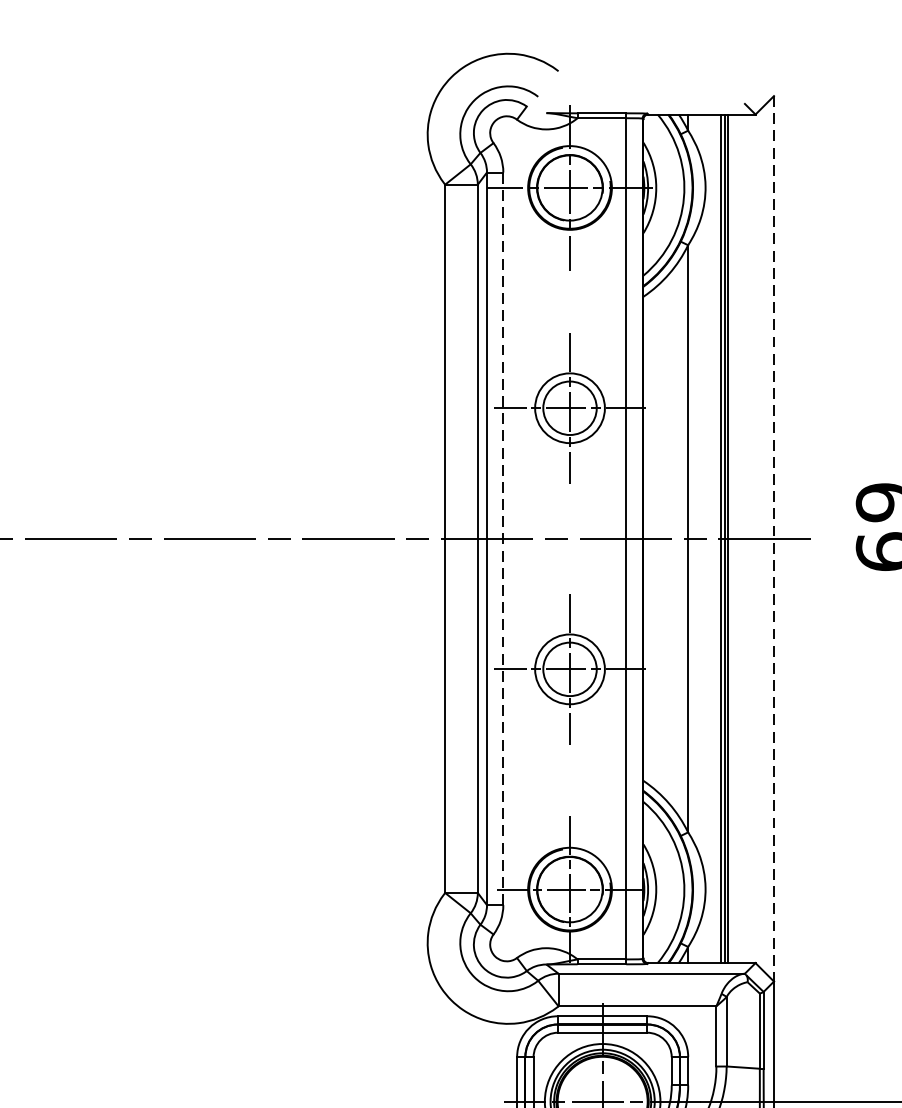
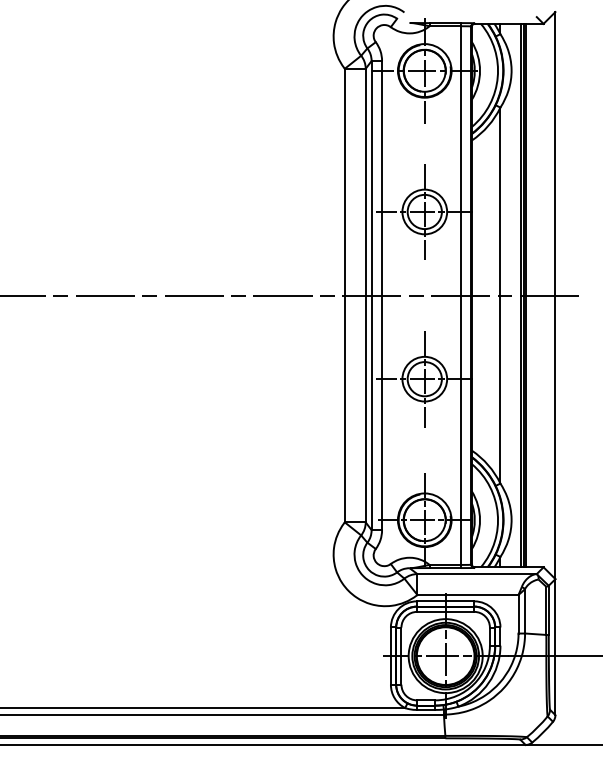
line: (503, 538) -> (382, 295), dashed -> solid
line: (774, 538) -> (555, 295), dashed -> solid

